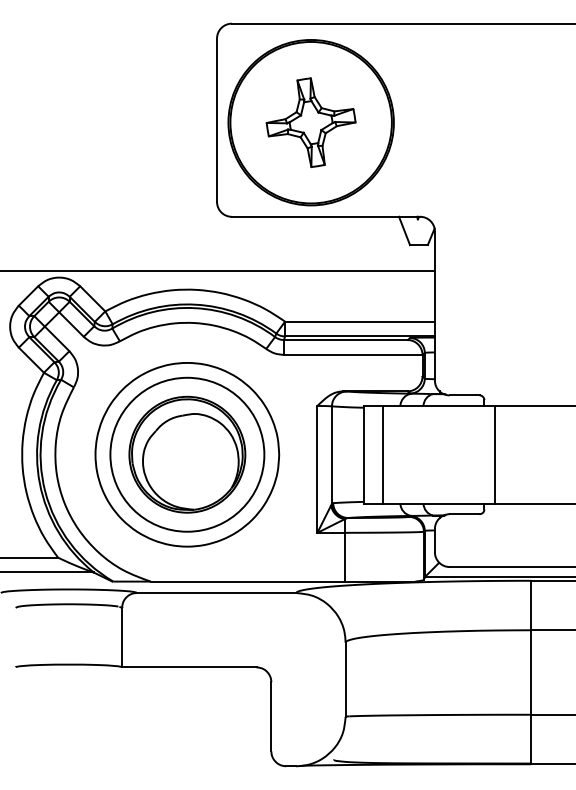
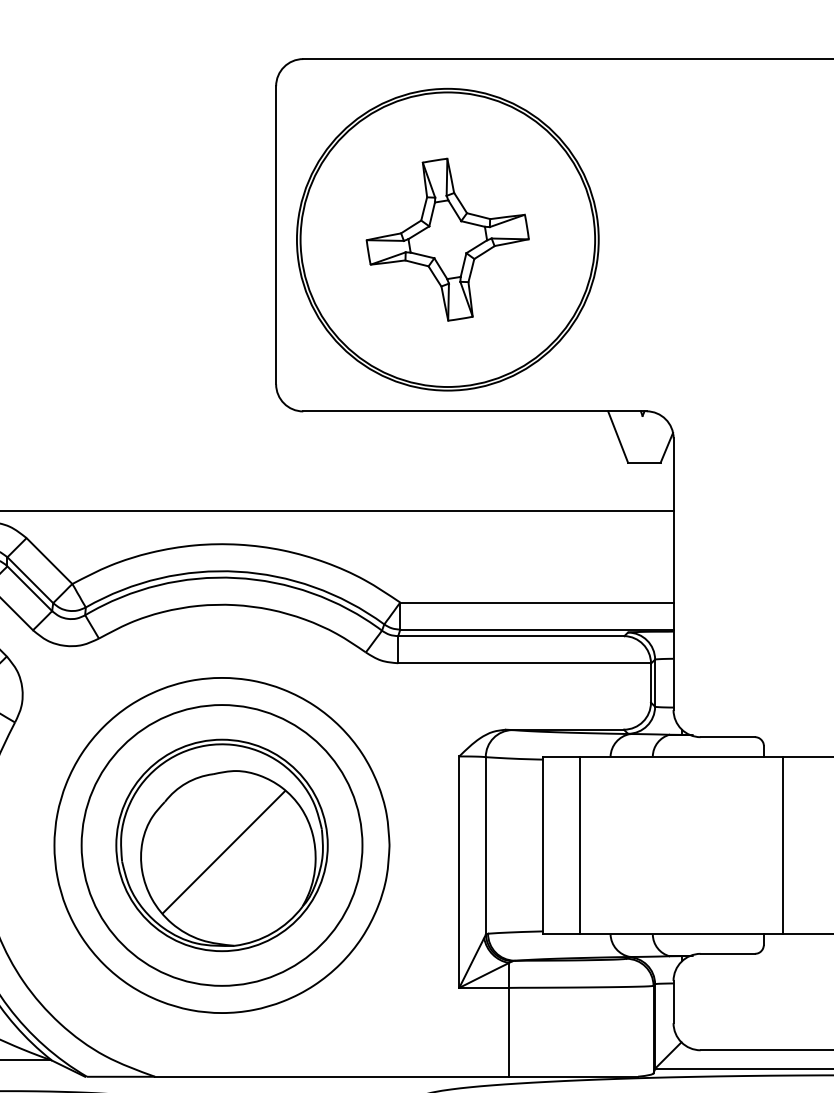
hatch: (188, 458) -> (224, 852), added

